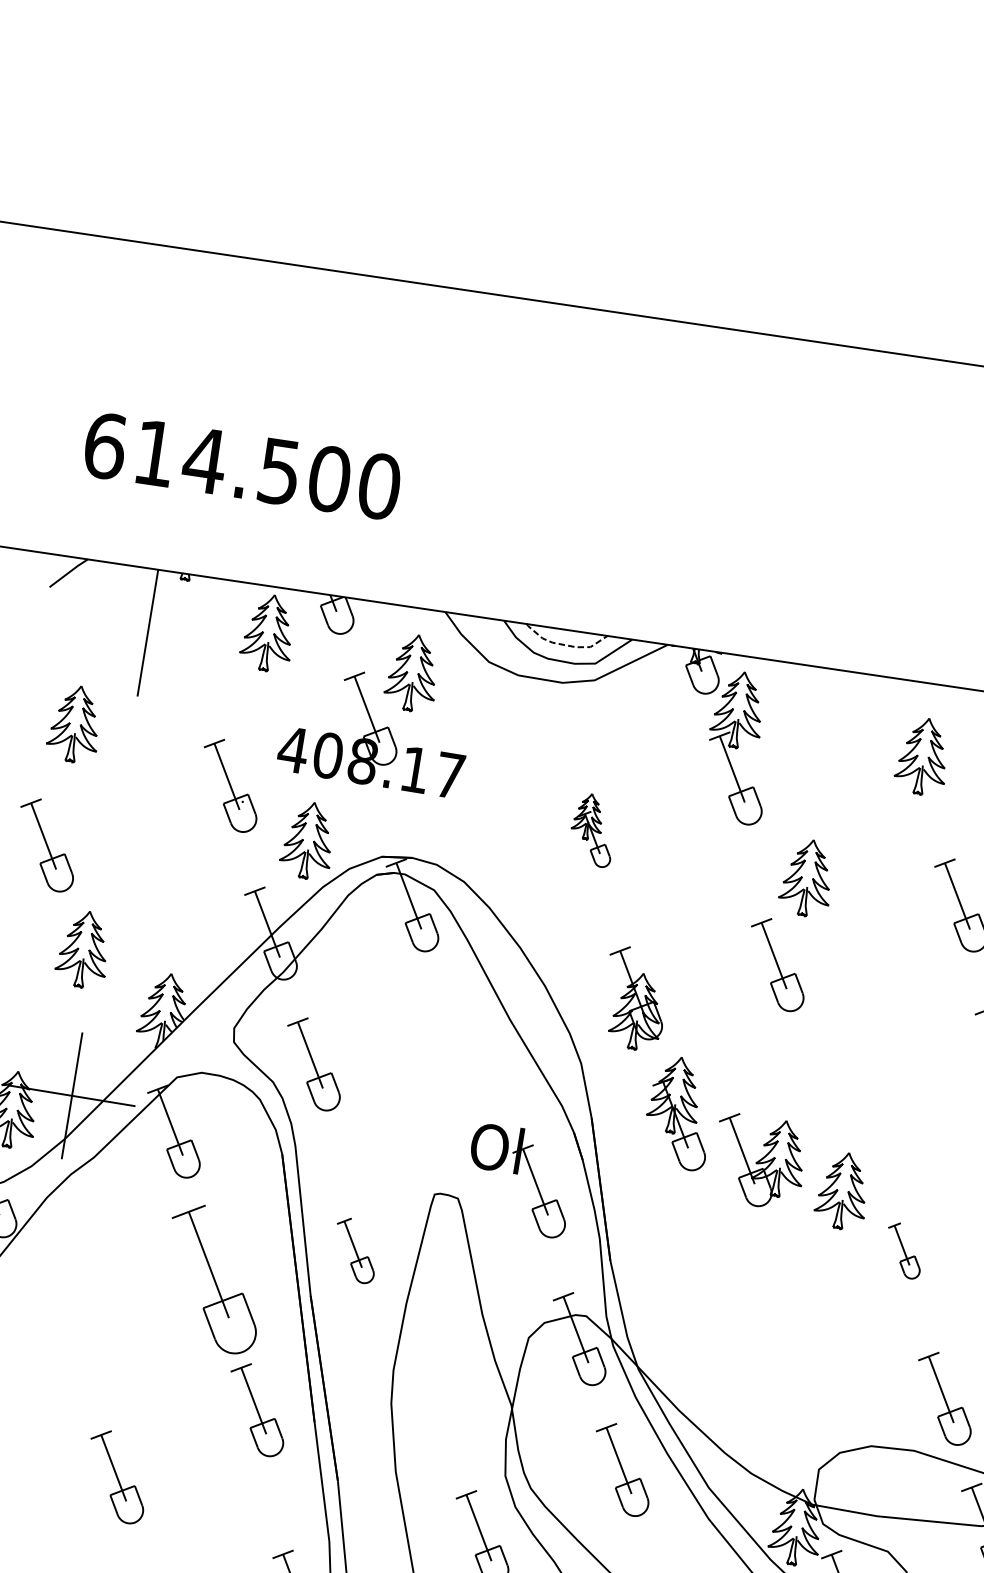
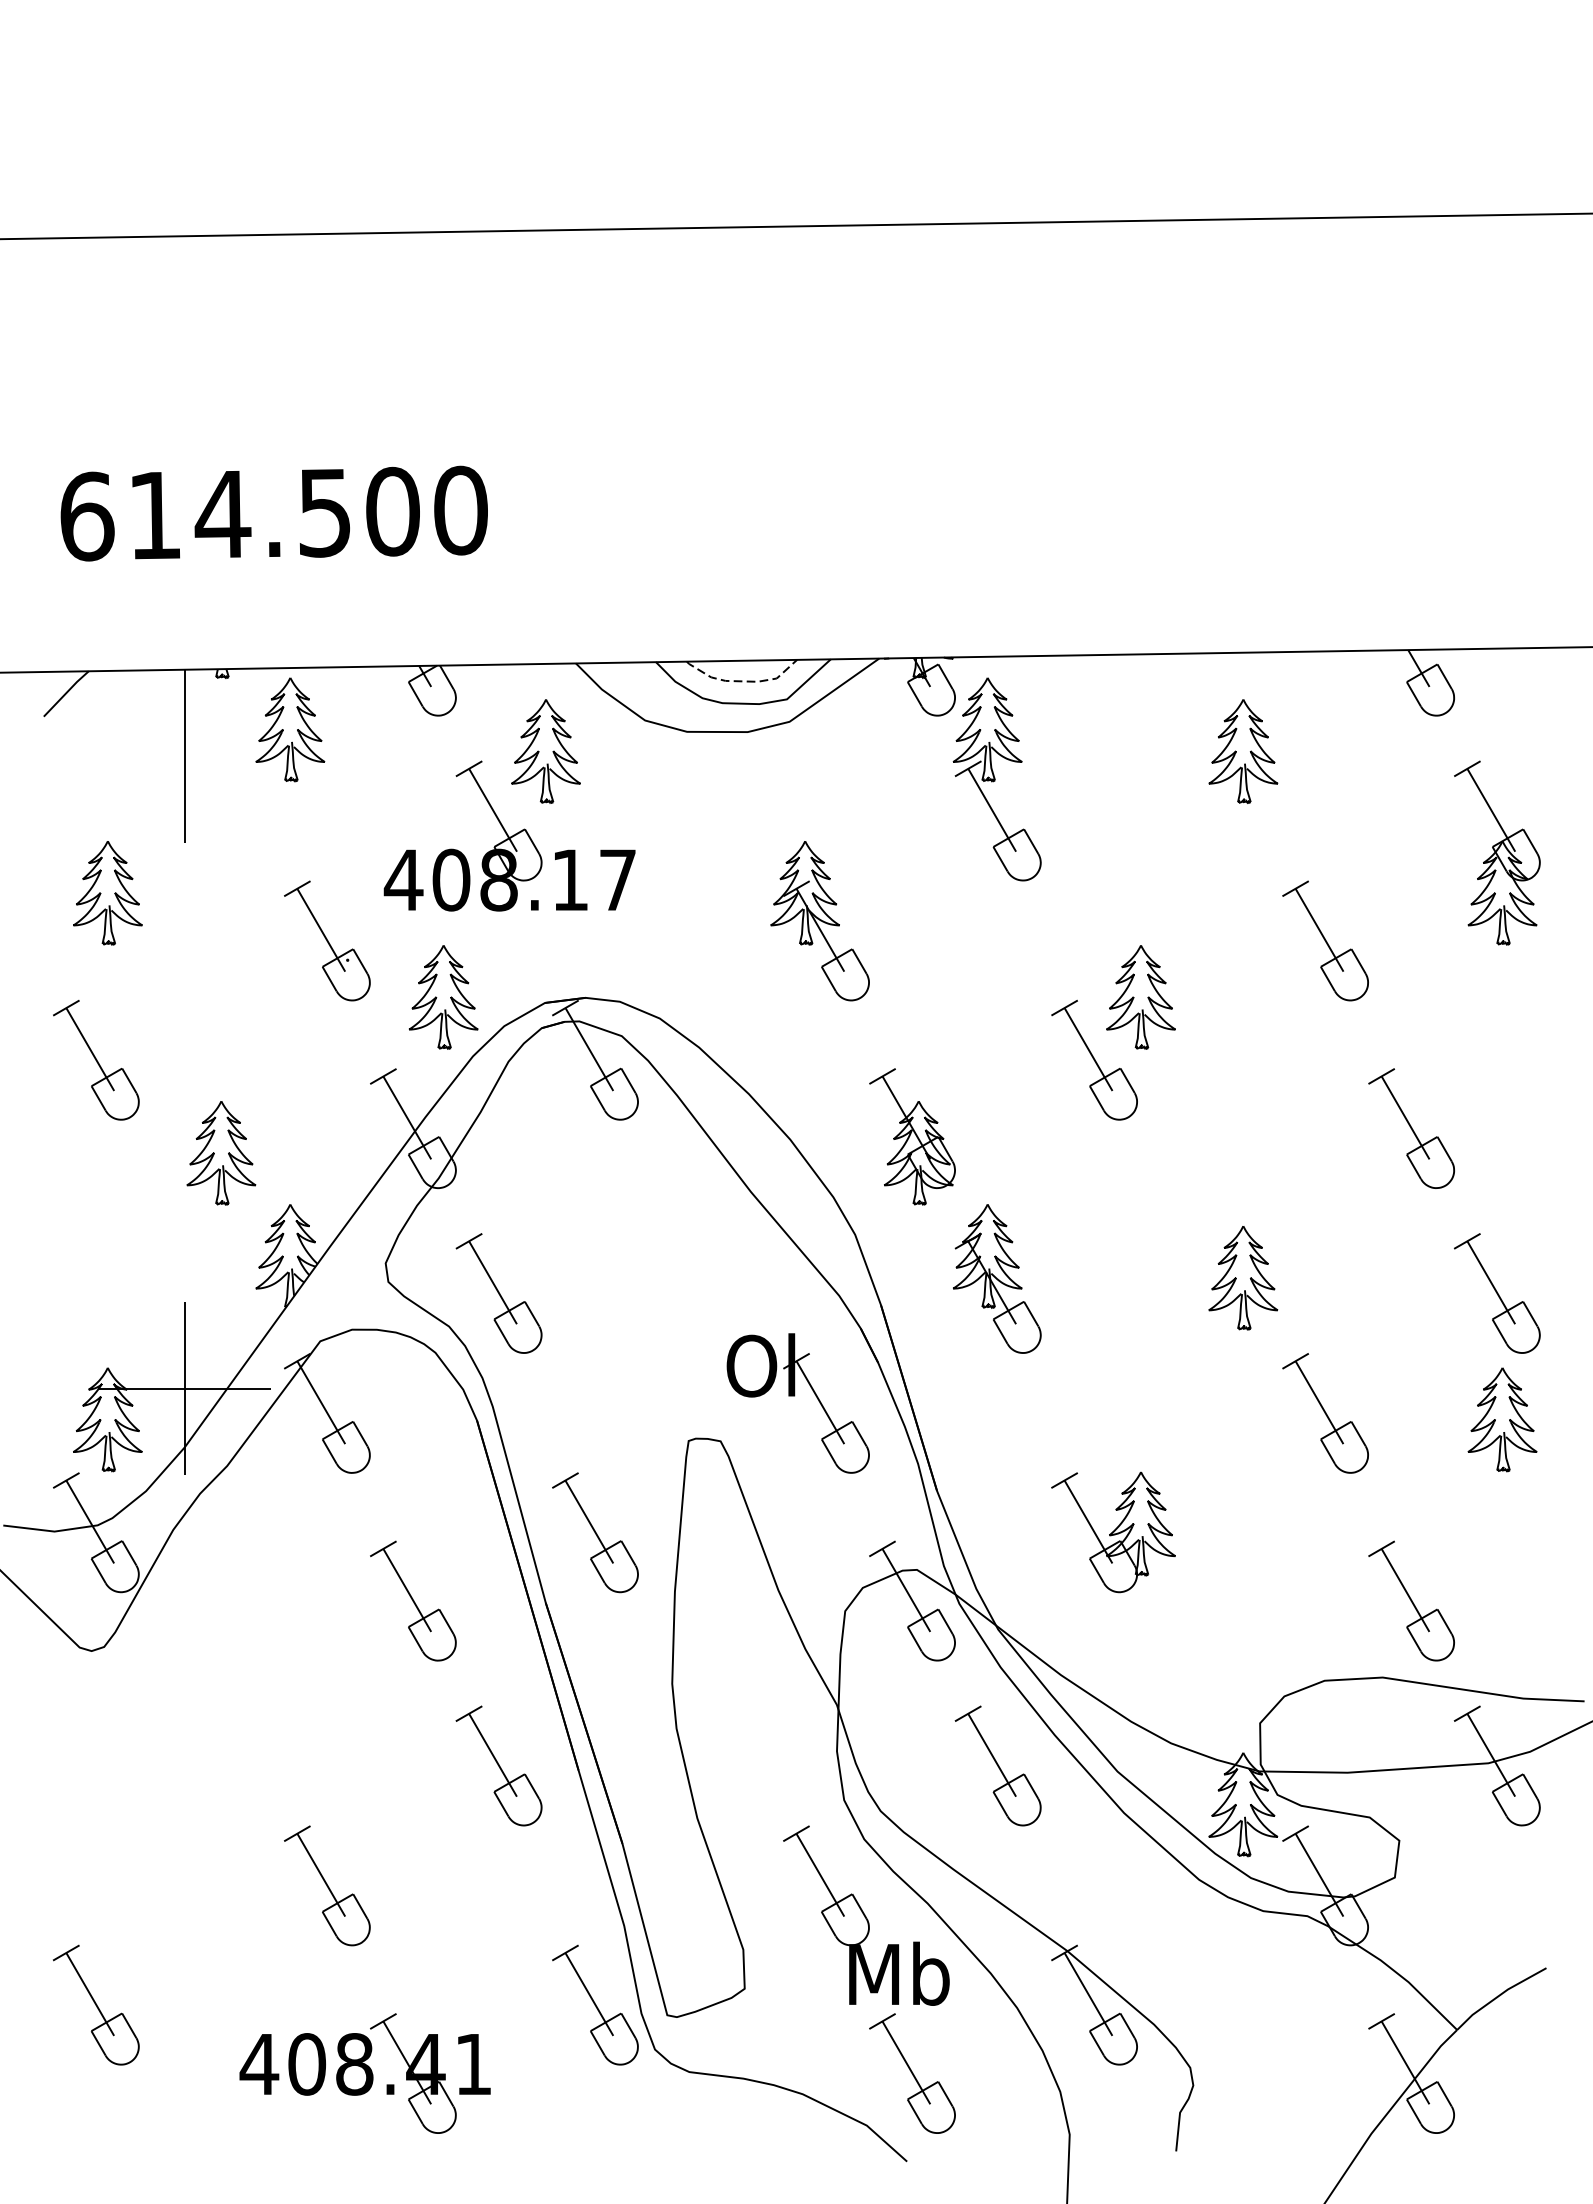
part: (268, 632) -> (290, 729), moved
part: (592, 830) -> (819, 921), size x1.67
part: (807, 877) -> (1140, 997), moved
part: (83, 949) -> (221, 1153), moved
part: (759, 1161) -> (1113, 1532), moved
part: (843, 1191) -> (1243, 1278), moved
part: (355, 1250) -> (595, 1532), size x1.43
part: (903, 1250) -> (1325, 1413), size x1.67
part: (214, 1278) -> (413, 1600), size x0.62

